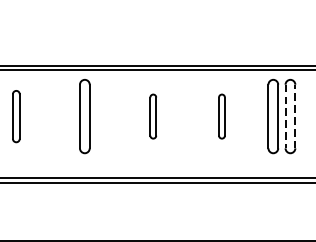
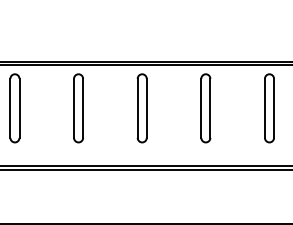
part: (15, 116) -> (14, 108), size x1.43
part: (152, 116) -> (141, 108), size x1.67
part: (221, 116) -> (205, 108), size x1.67
part: (273, 116) -> (253, 108), removed
line: (285, 116) -> (264, 108), dashed -> solid
line: (295, 116) -> (274, 108), dashed -> solid

